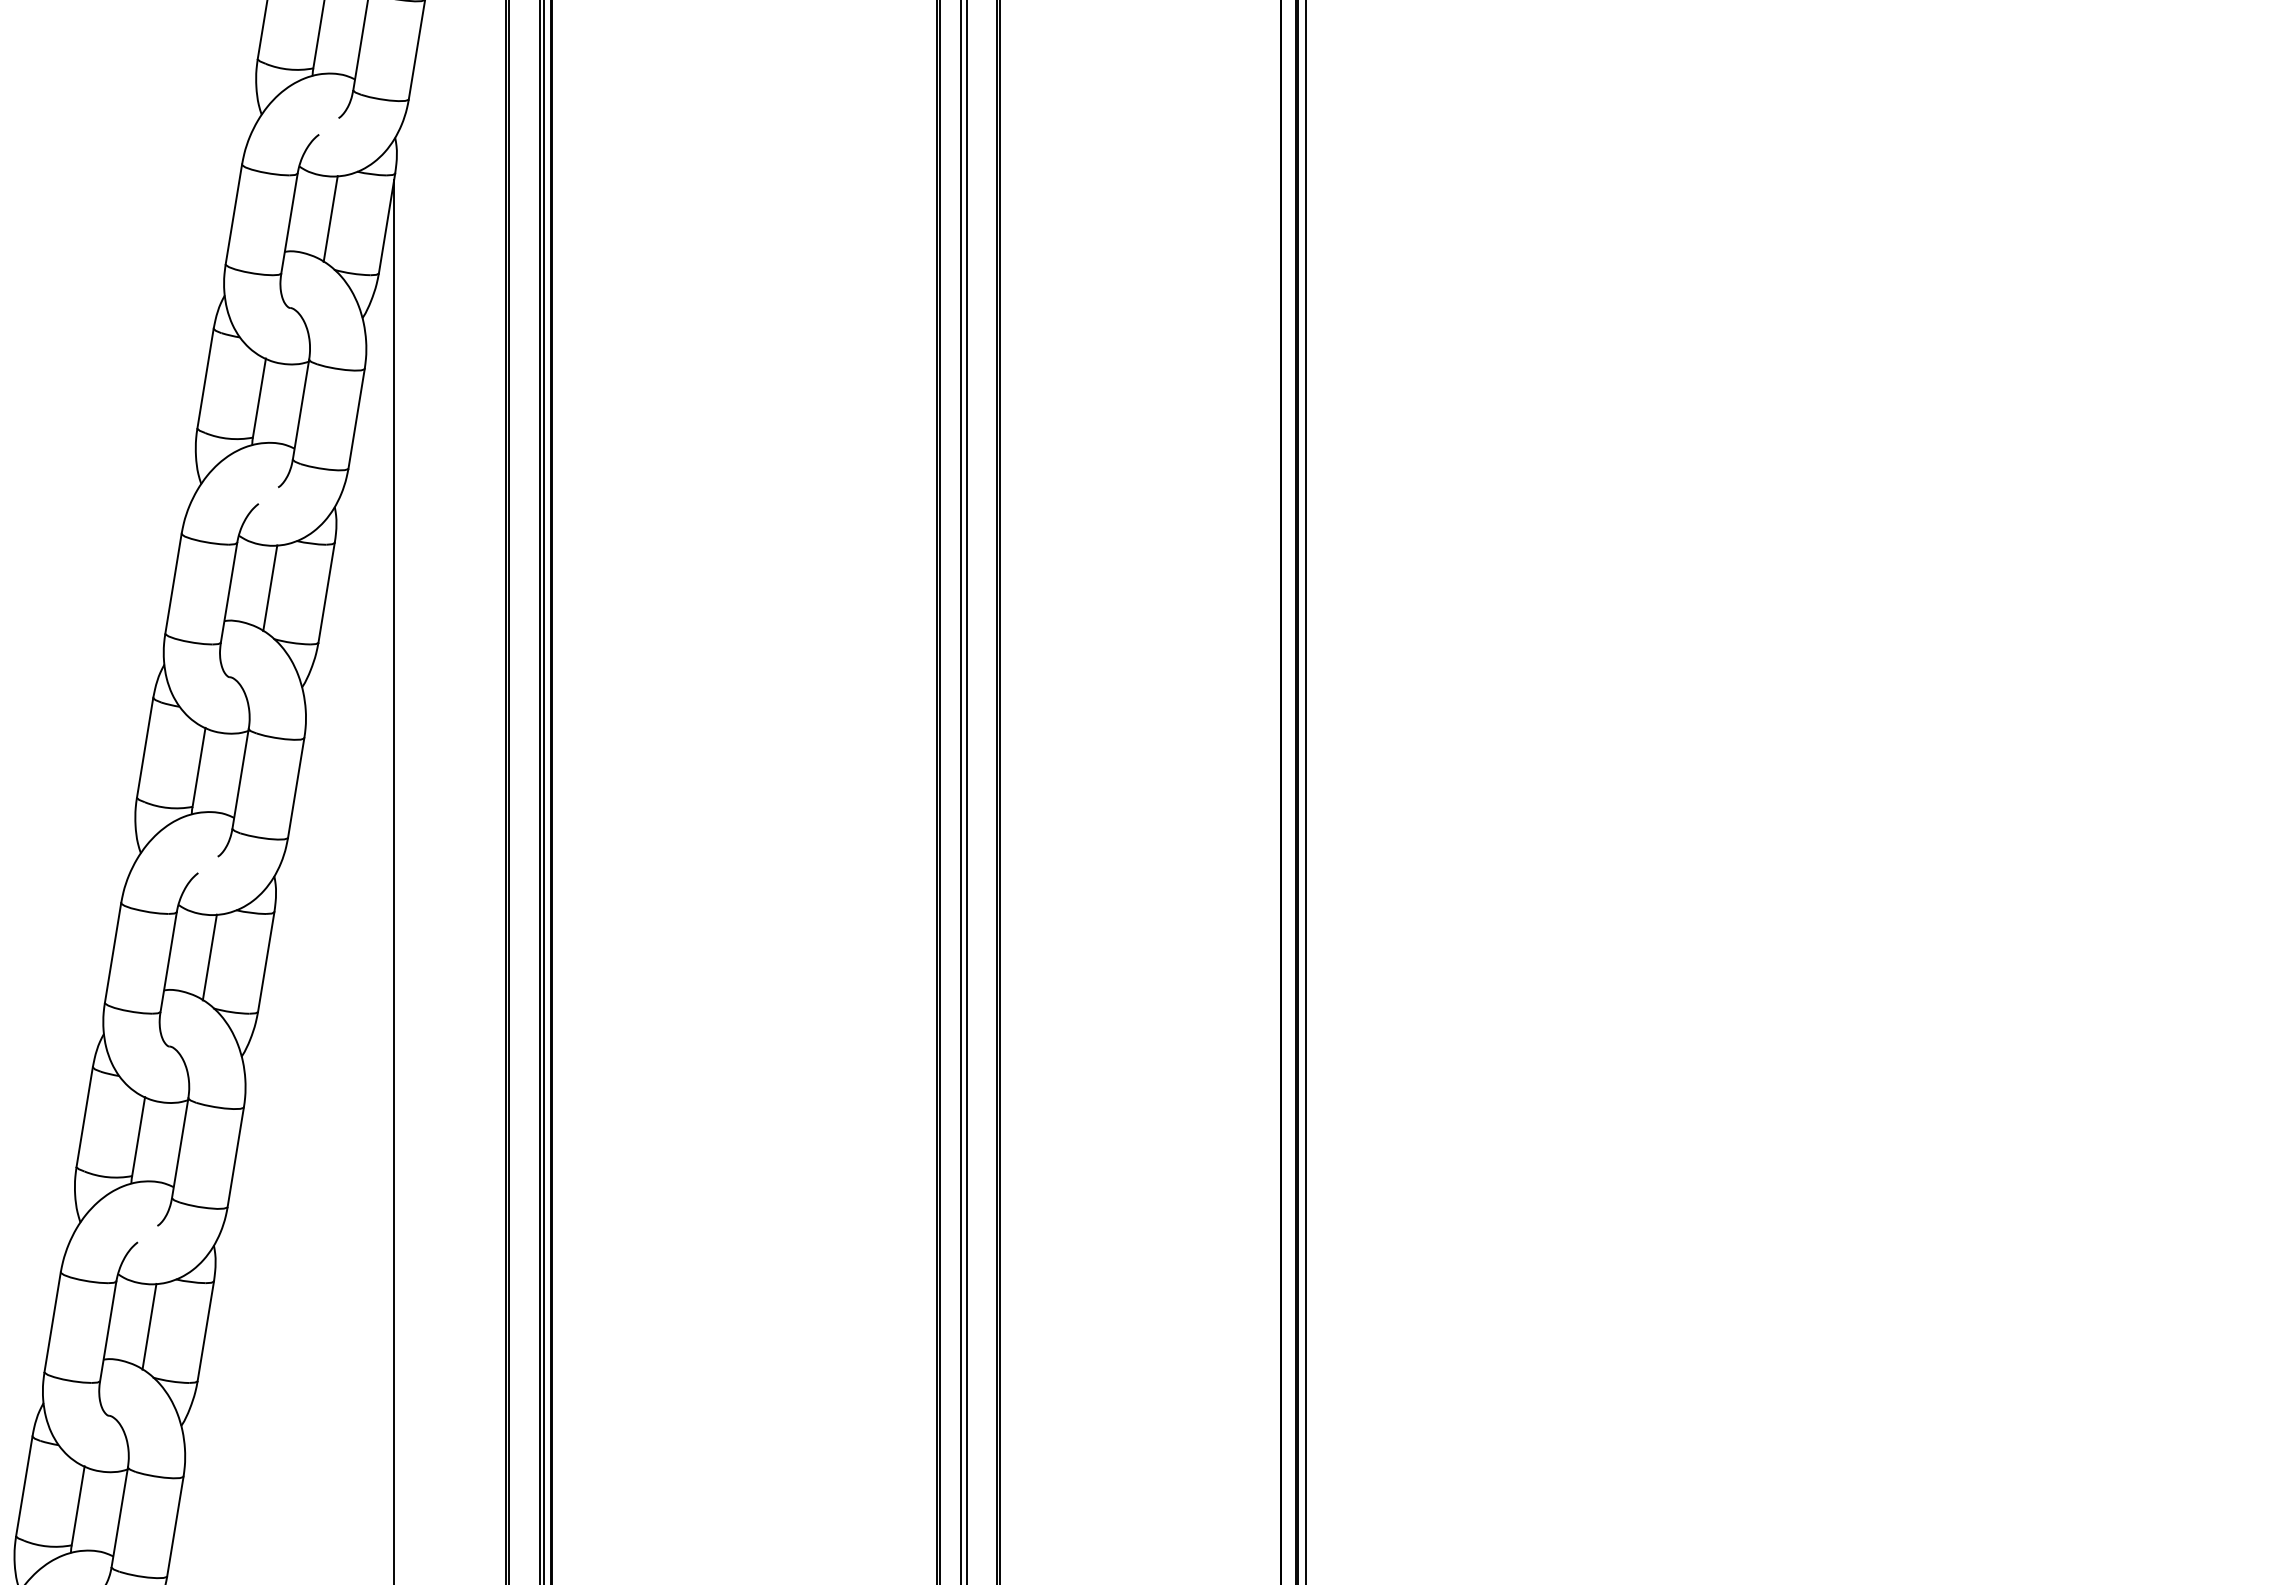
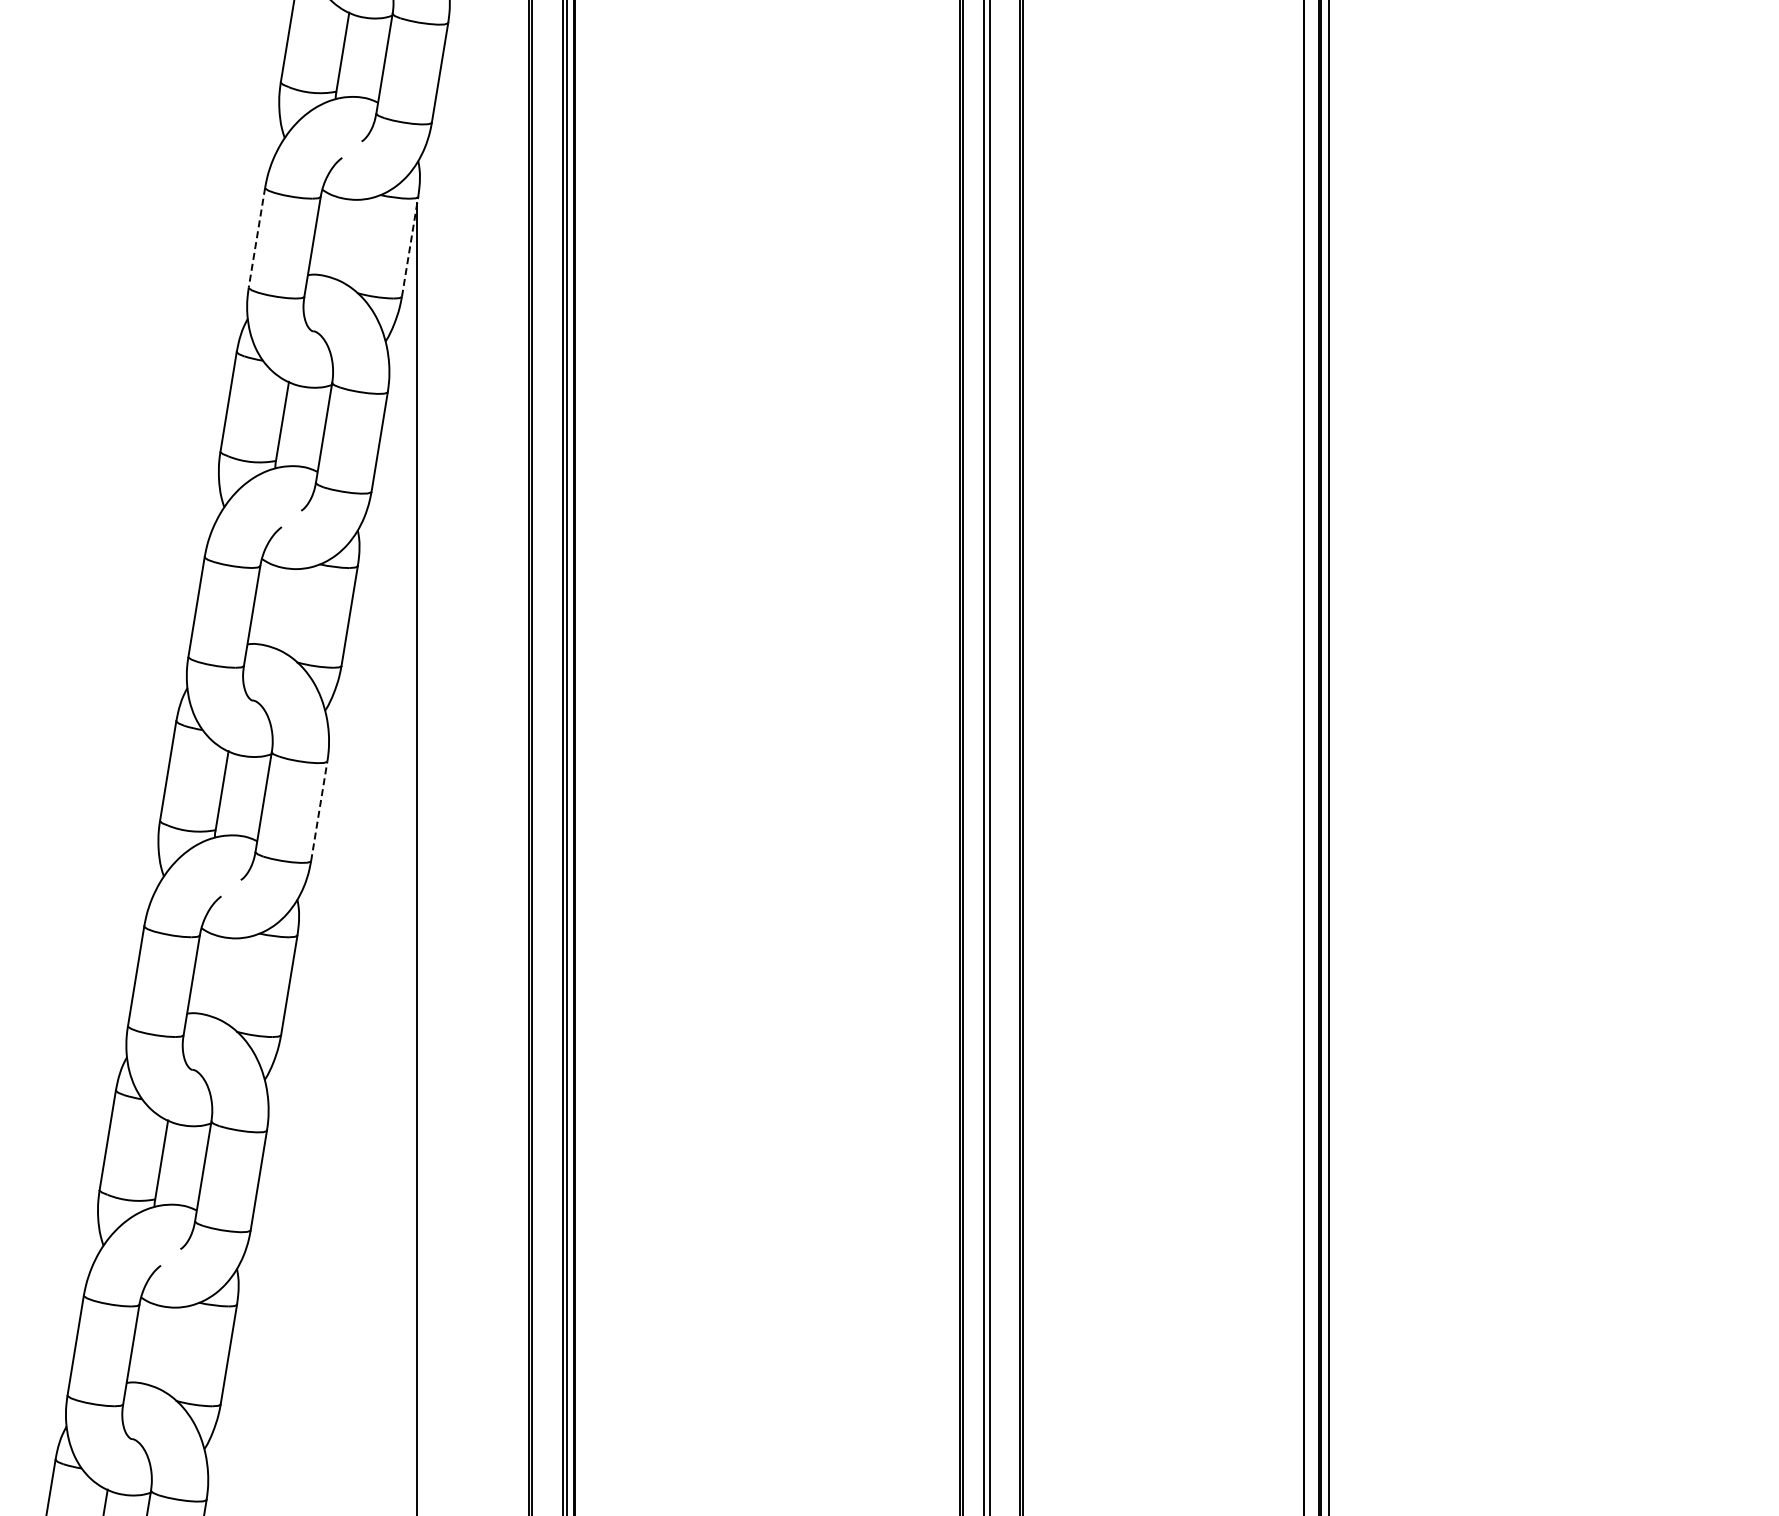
line: (233, 214) -> (256, 237), solid -> dashed
line: (330, 218) -> (353, 241), removed
line: (387, 223) -> (410, 246), solid -> dashed
line: (270, 588) -> (293, 611), removed
line: (296, 788) -> (319, 811), solid -> dashed
line: (209, 957) -> (232, 980), removed
line: (149, 1326) -> (172, 1349), removed

